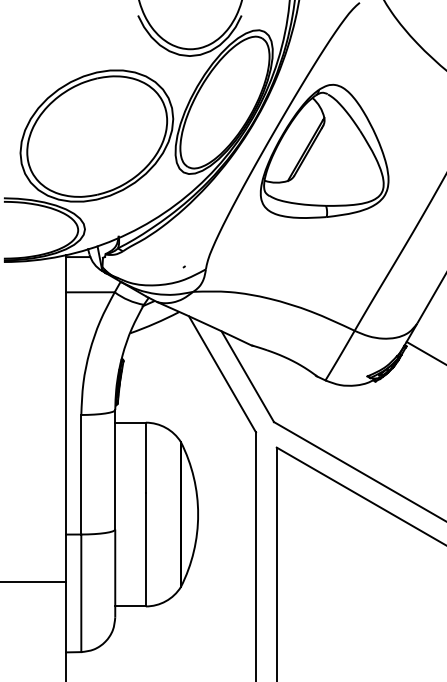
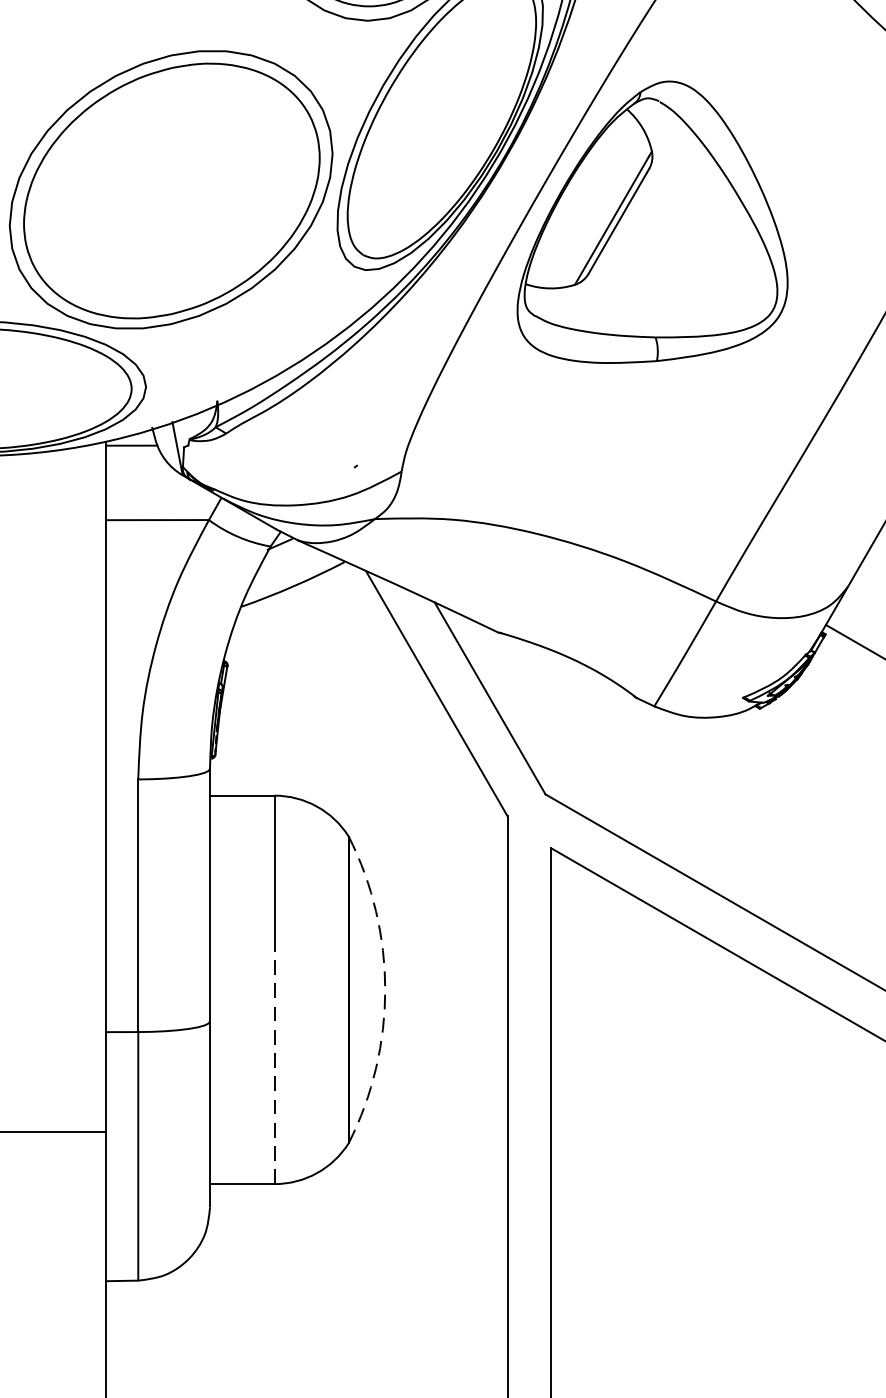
arc: (198, 514) -> (385, 989), solid -> dashed
line: (145, 549) -> (273, 1063), solid -> dashed

